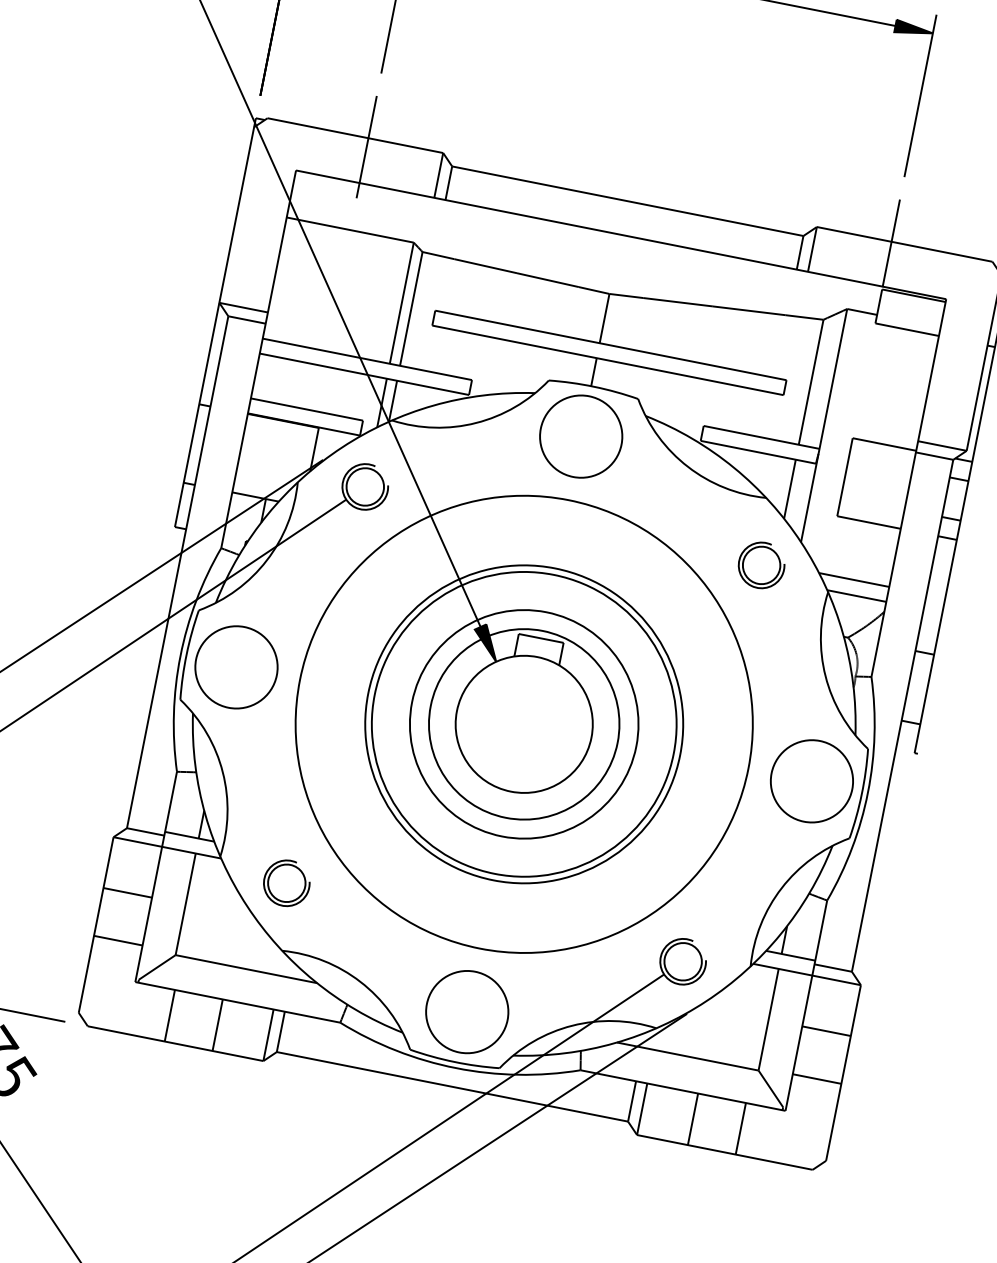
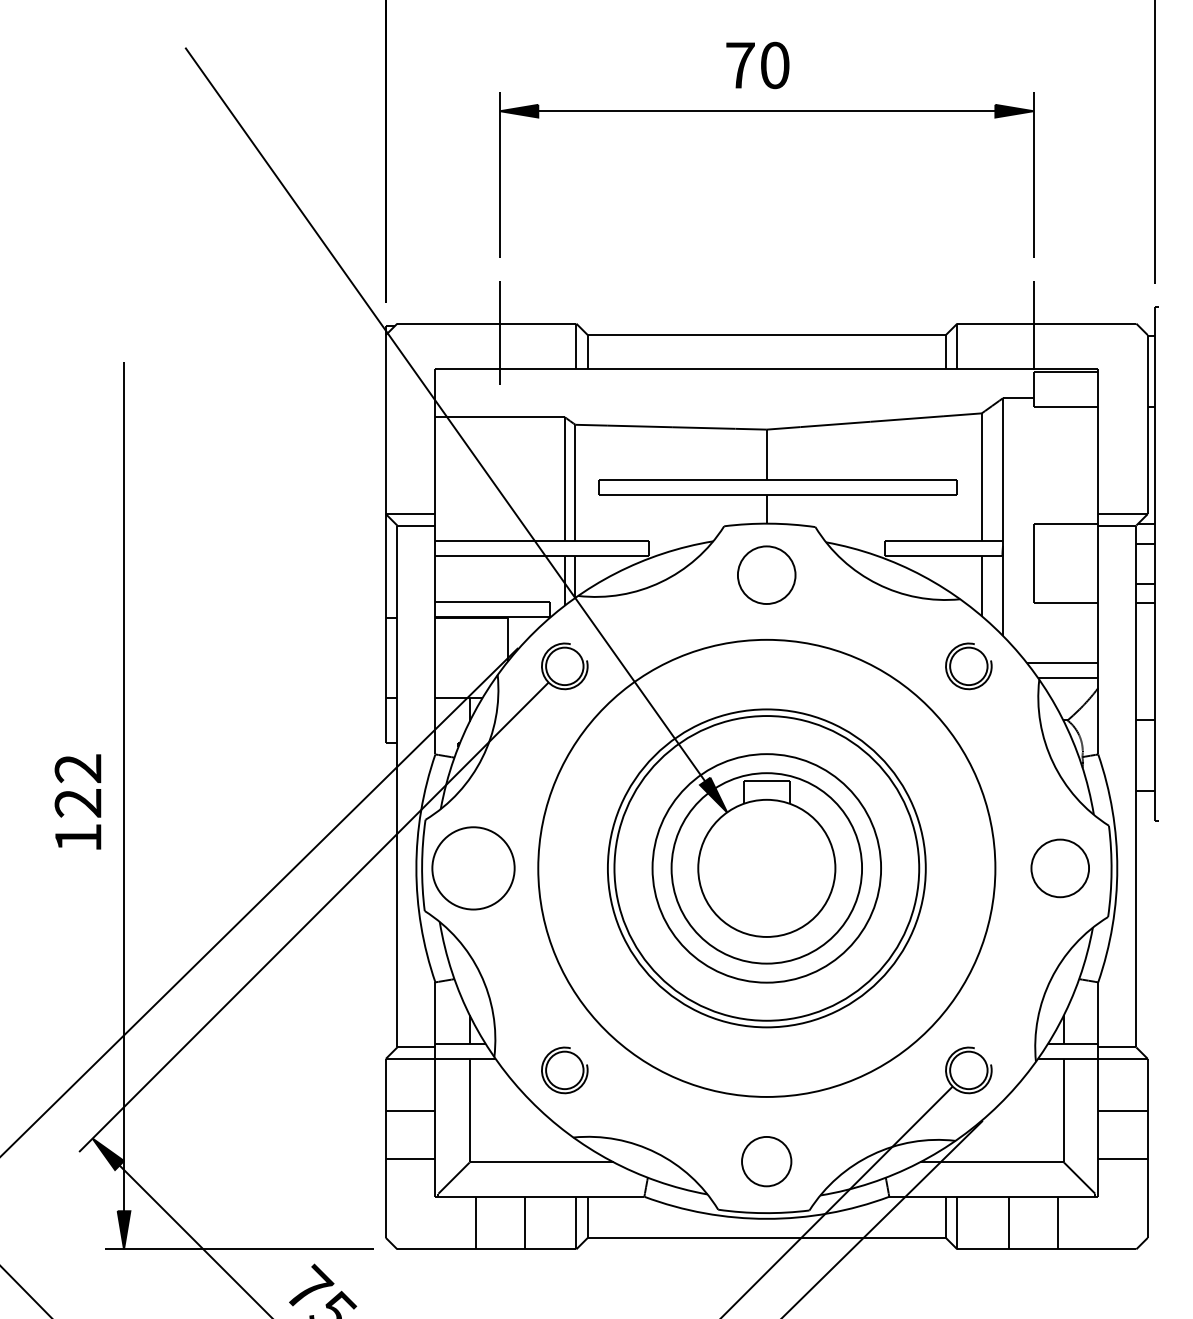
part: (580, 436) -> (766, 575), size x0.7
part: (812, 781) -> (1060, 868), size x0.7
part: (466, 1011) -> (766, 1161), size x0.6

